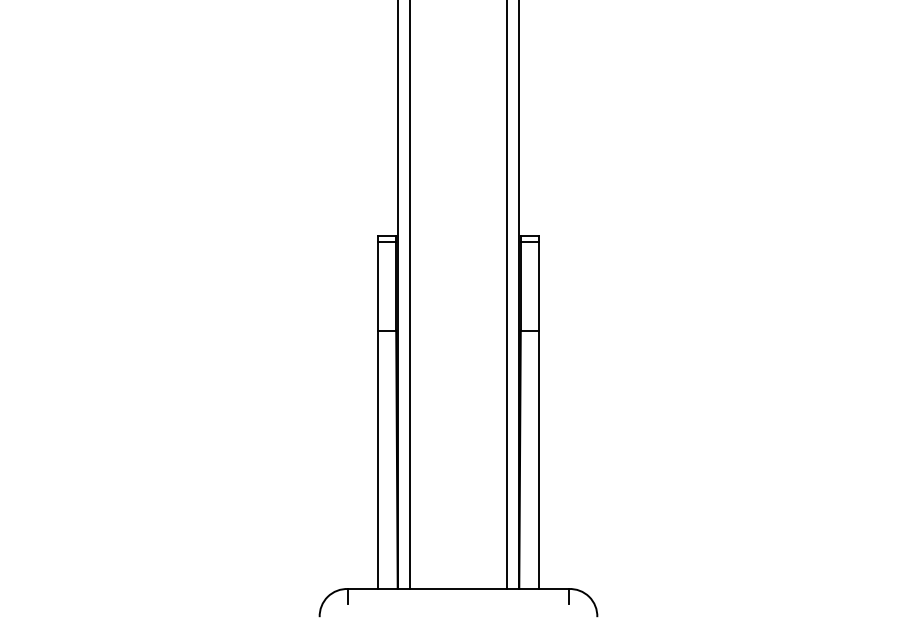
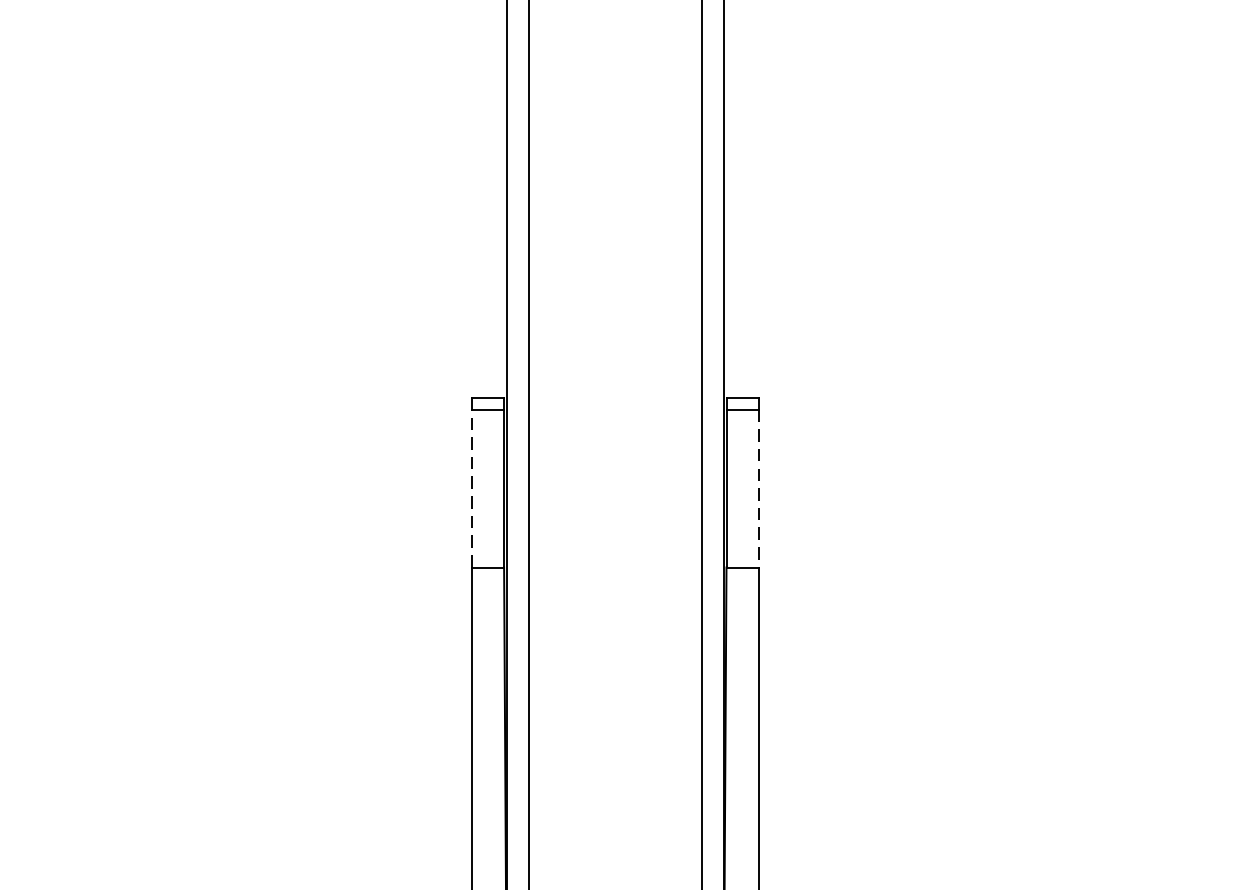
line: (377, 286) -> (470, 488), solid -> dashed
line: (539, 287) -> (759, 490), solid -> dashed

